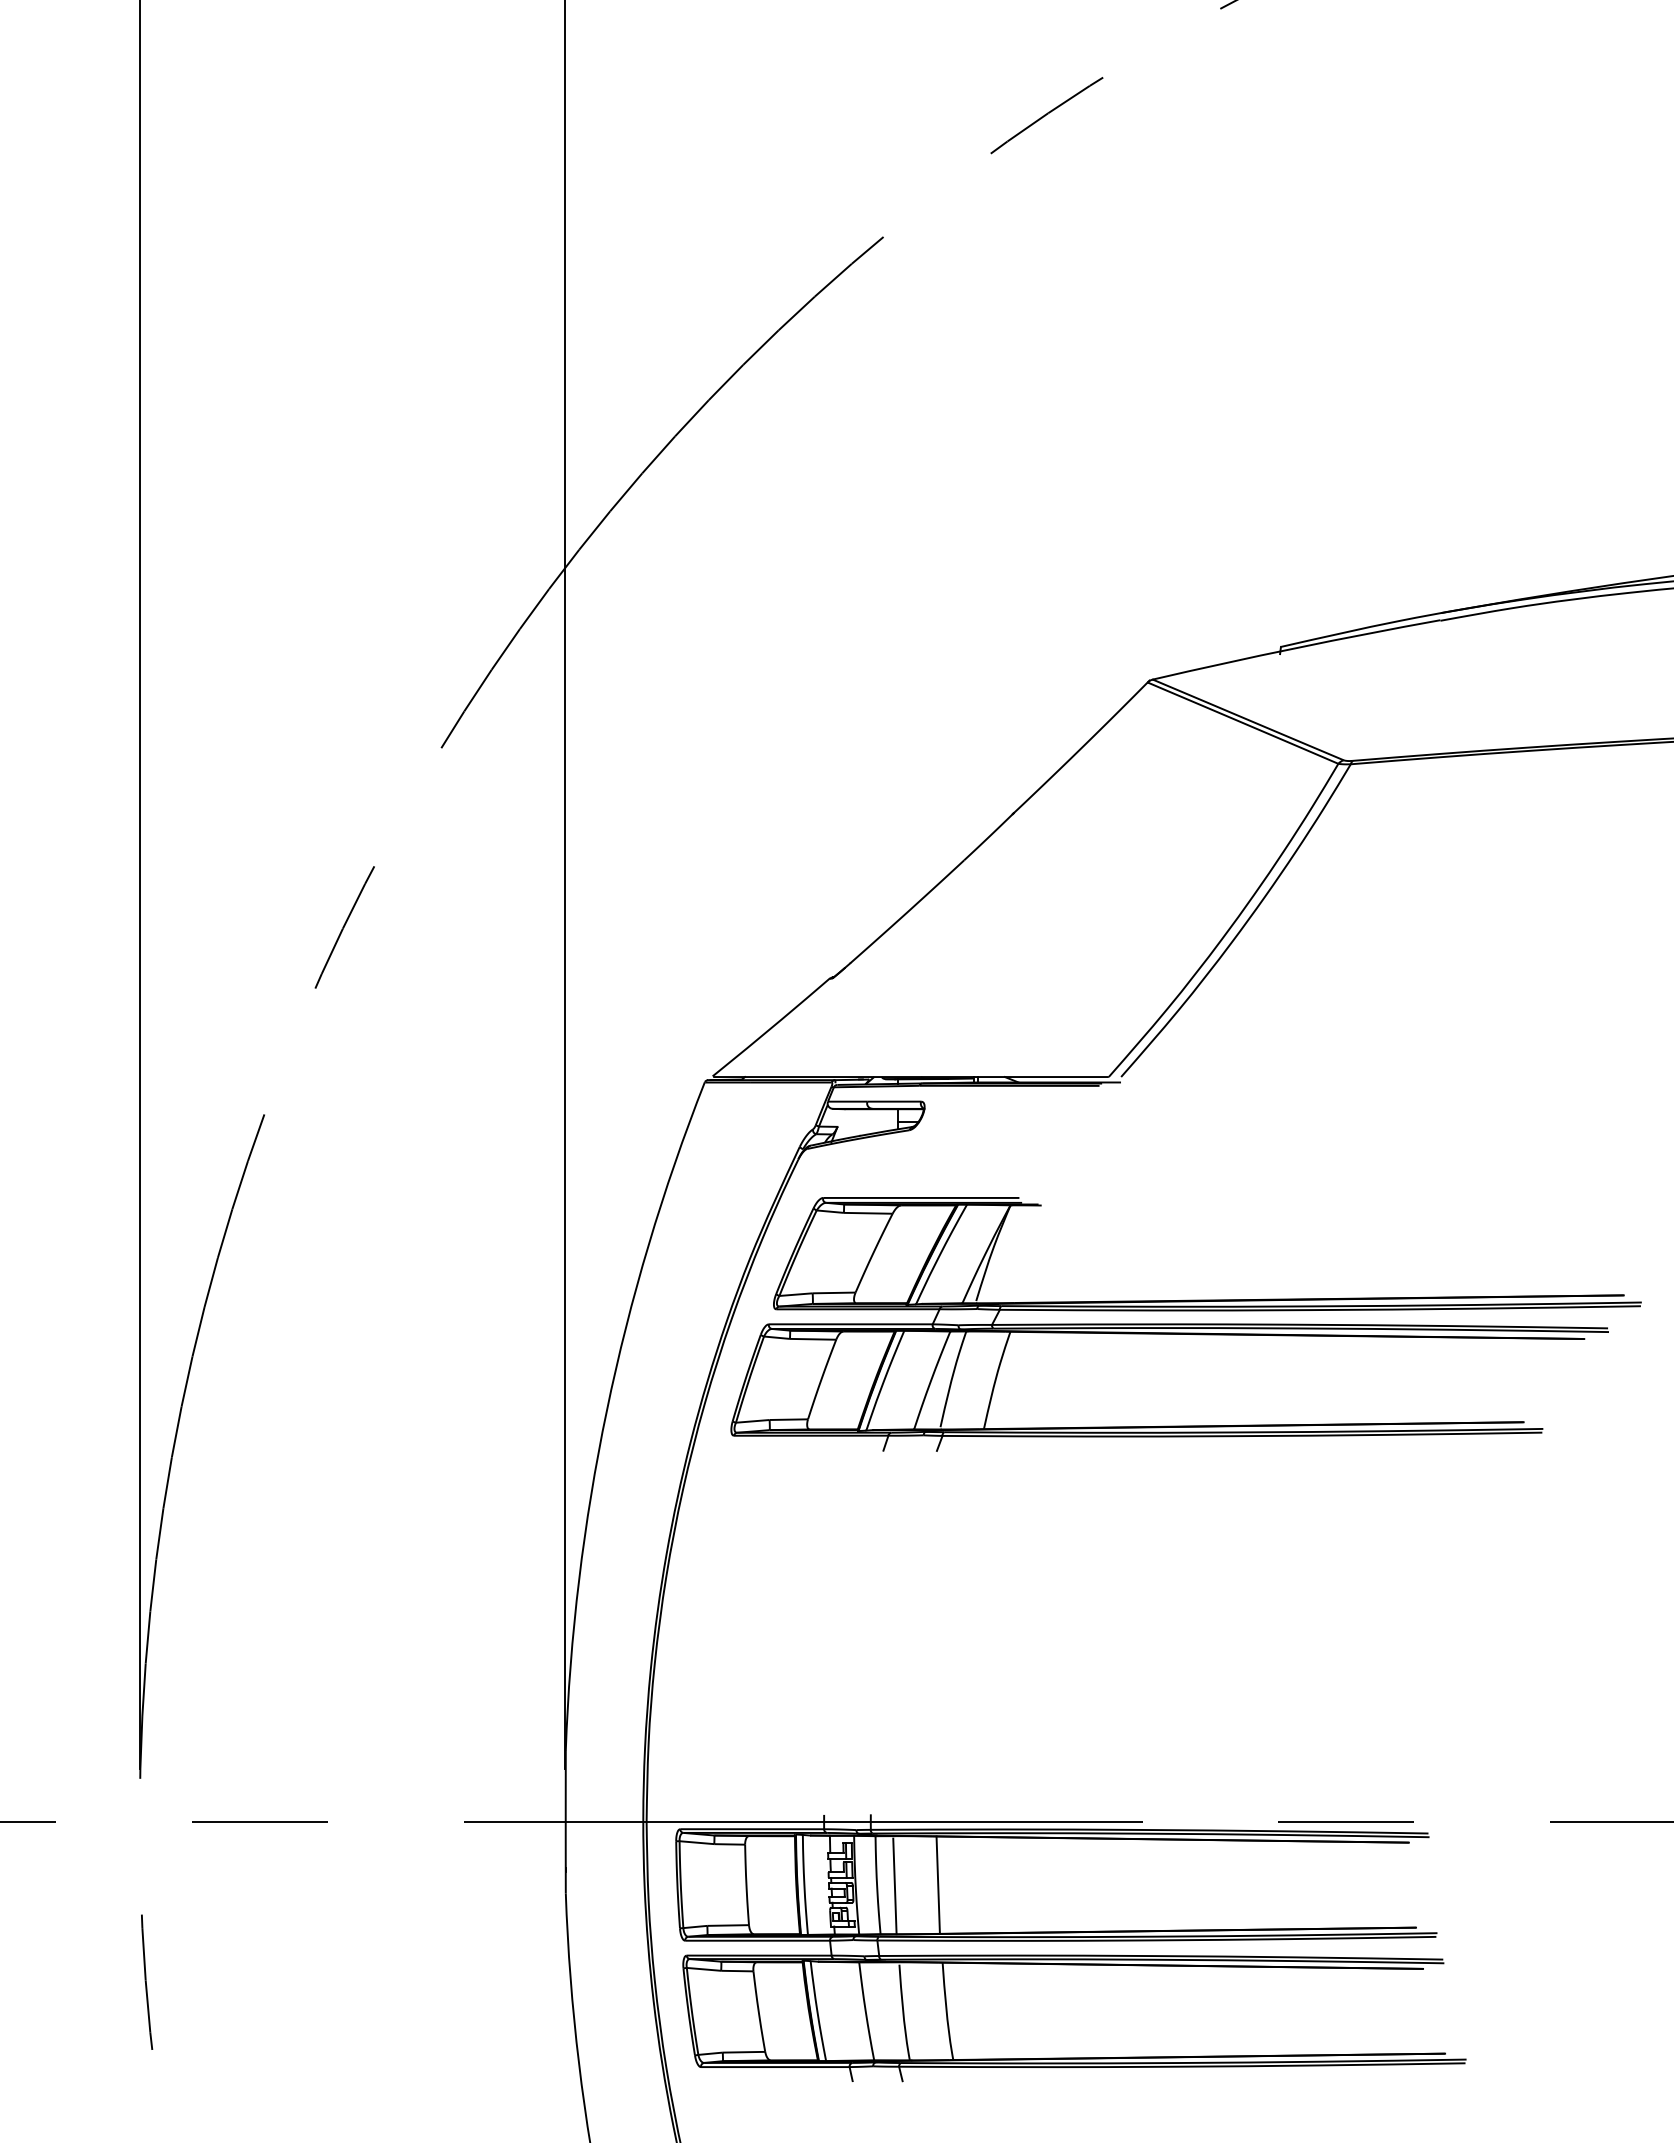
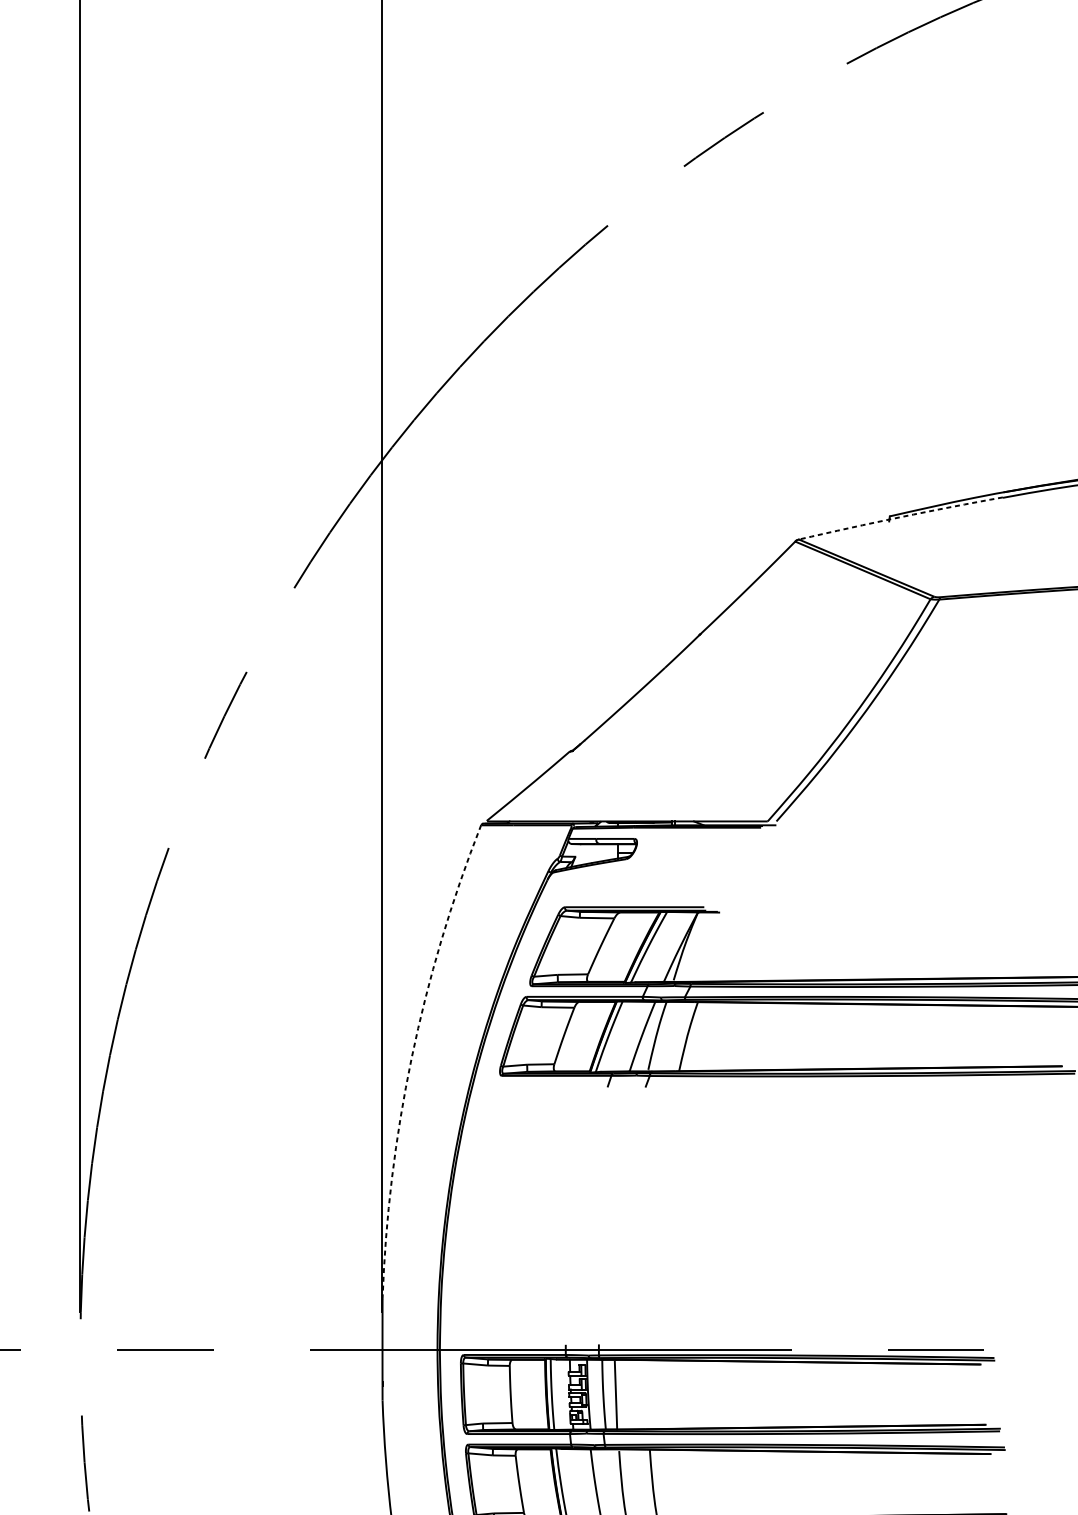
arc: (1296, 648) -> (900, 517), solid -> dashed
arc: (606, 1410) -> (411, 1057), solid -> dashed
line: (937, 1884) -> (646, 1394), removed

